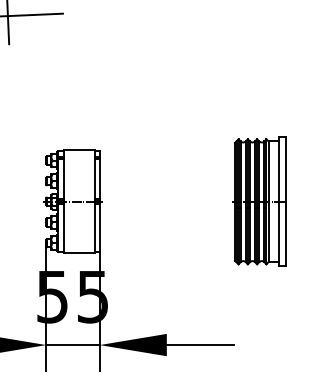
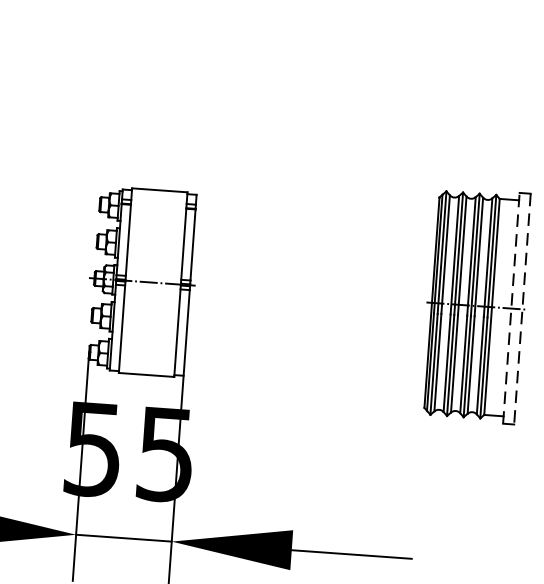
line: (279, 201) -> (511, 307), solid -> dashed
line: (285, 201) -> (522, 308), solid -> dashed

